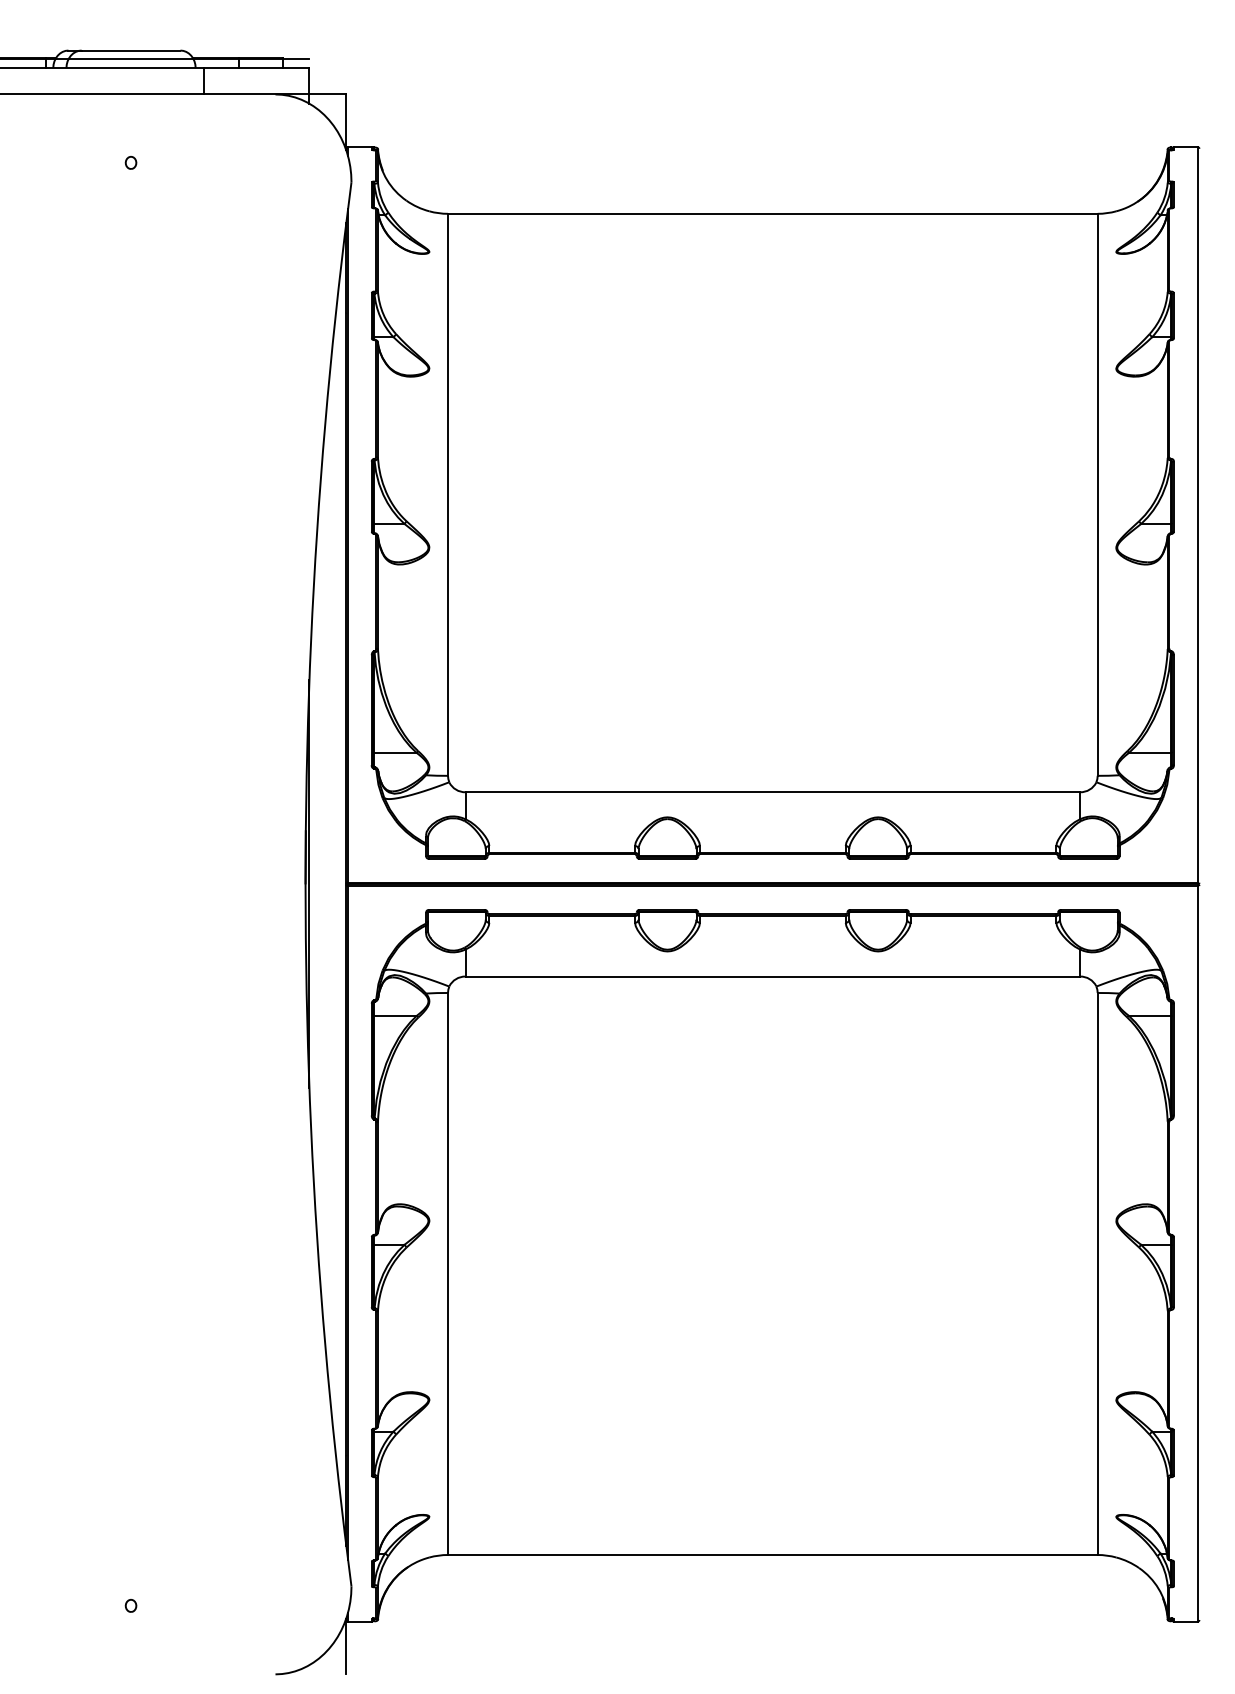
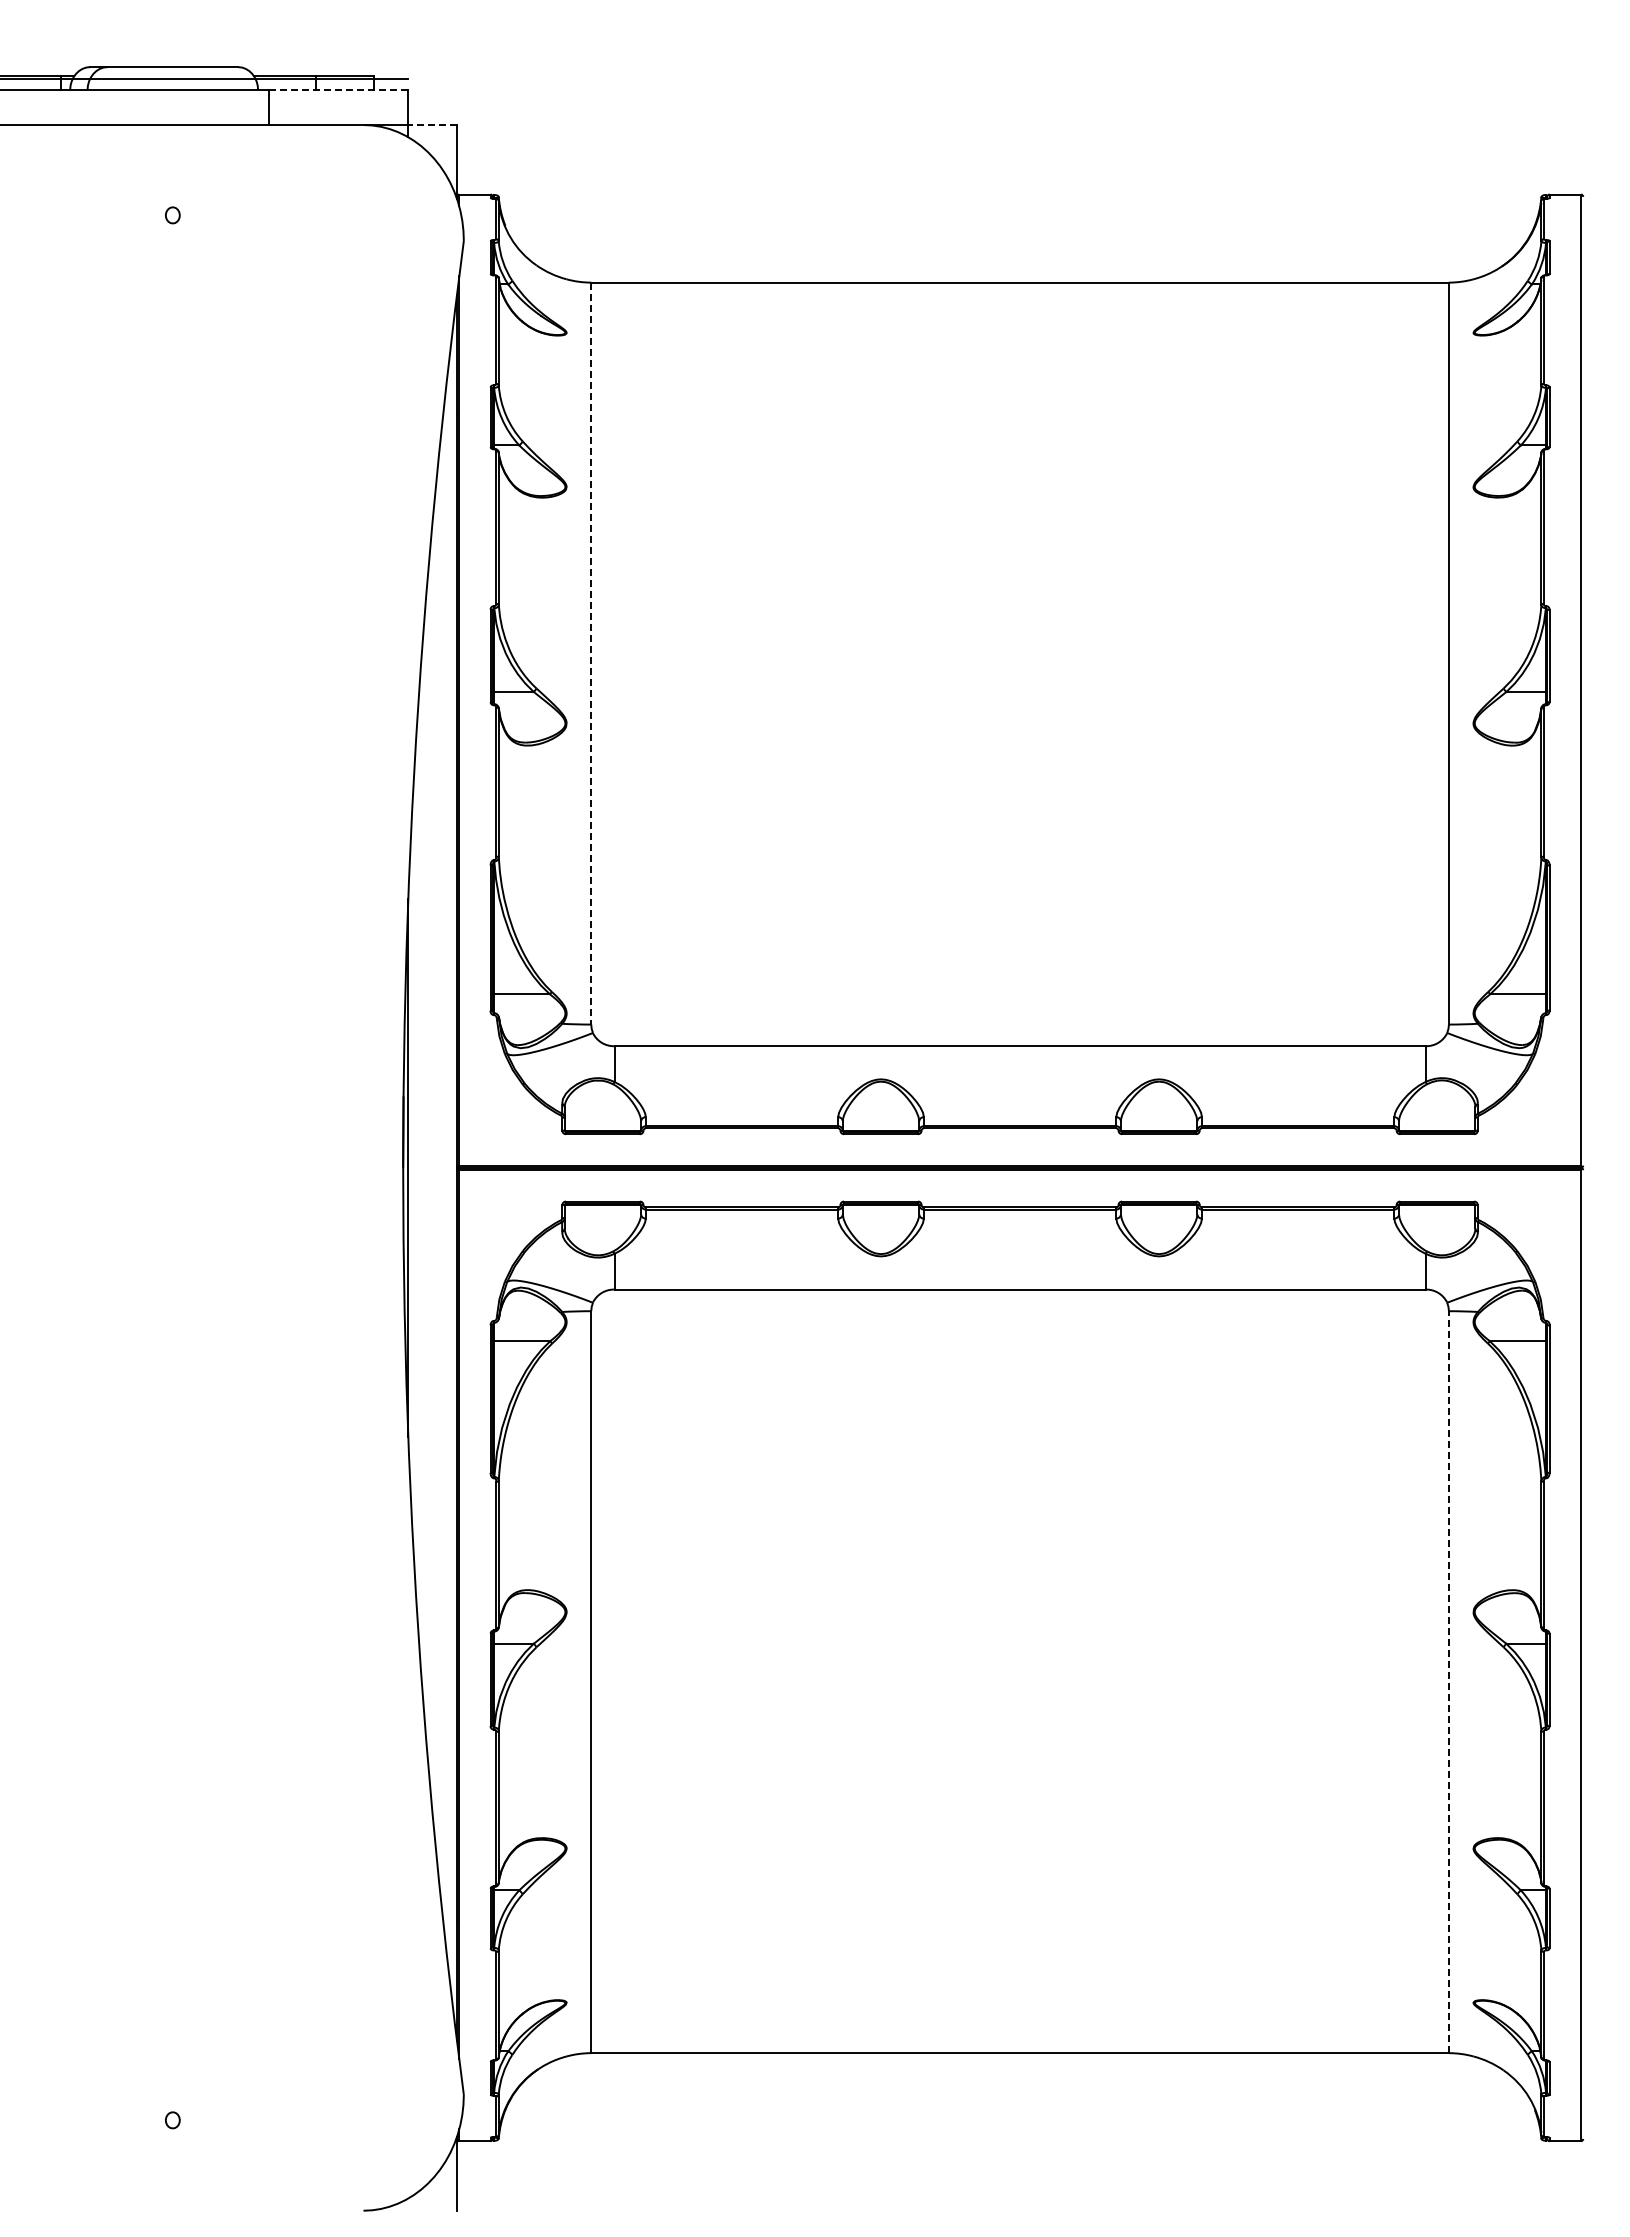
line: (256, 68) -> (338, 90), solid -> dashed
line: (327, 94) -> (432, 125), solid -> dashed
line: (448, 494) -> (591, 653), solid -> dashed
line: (1097, 1274) -> (1448, 1682), solid -> dashed

